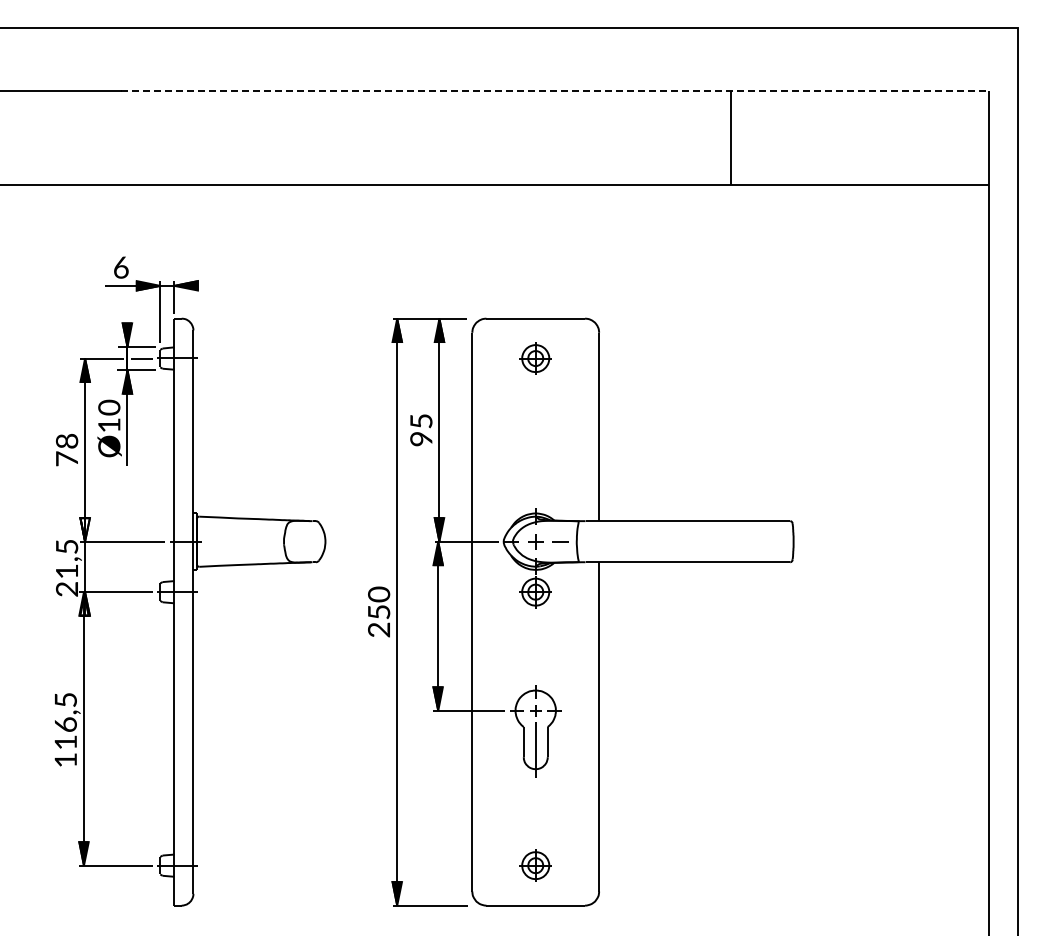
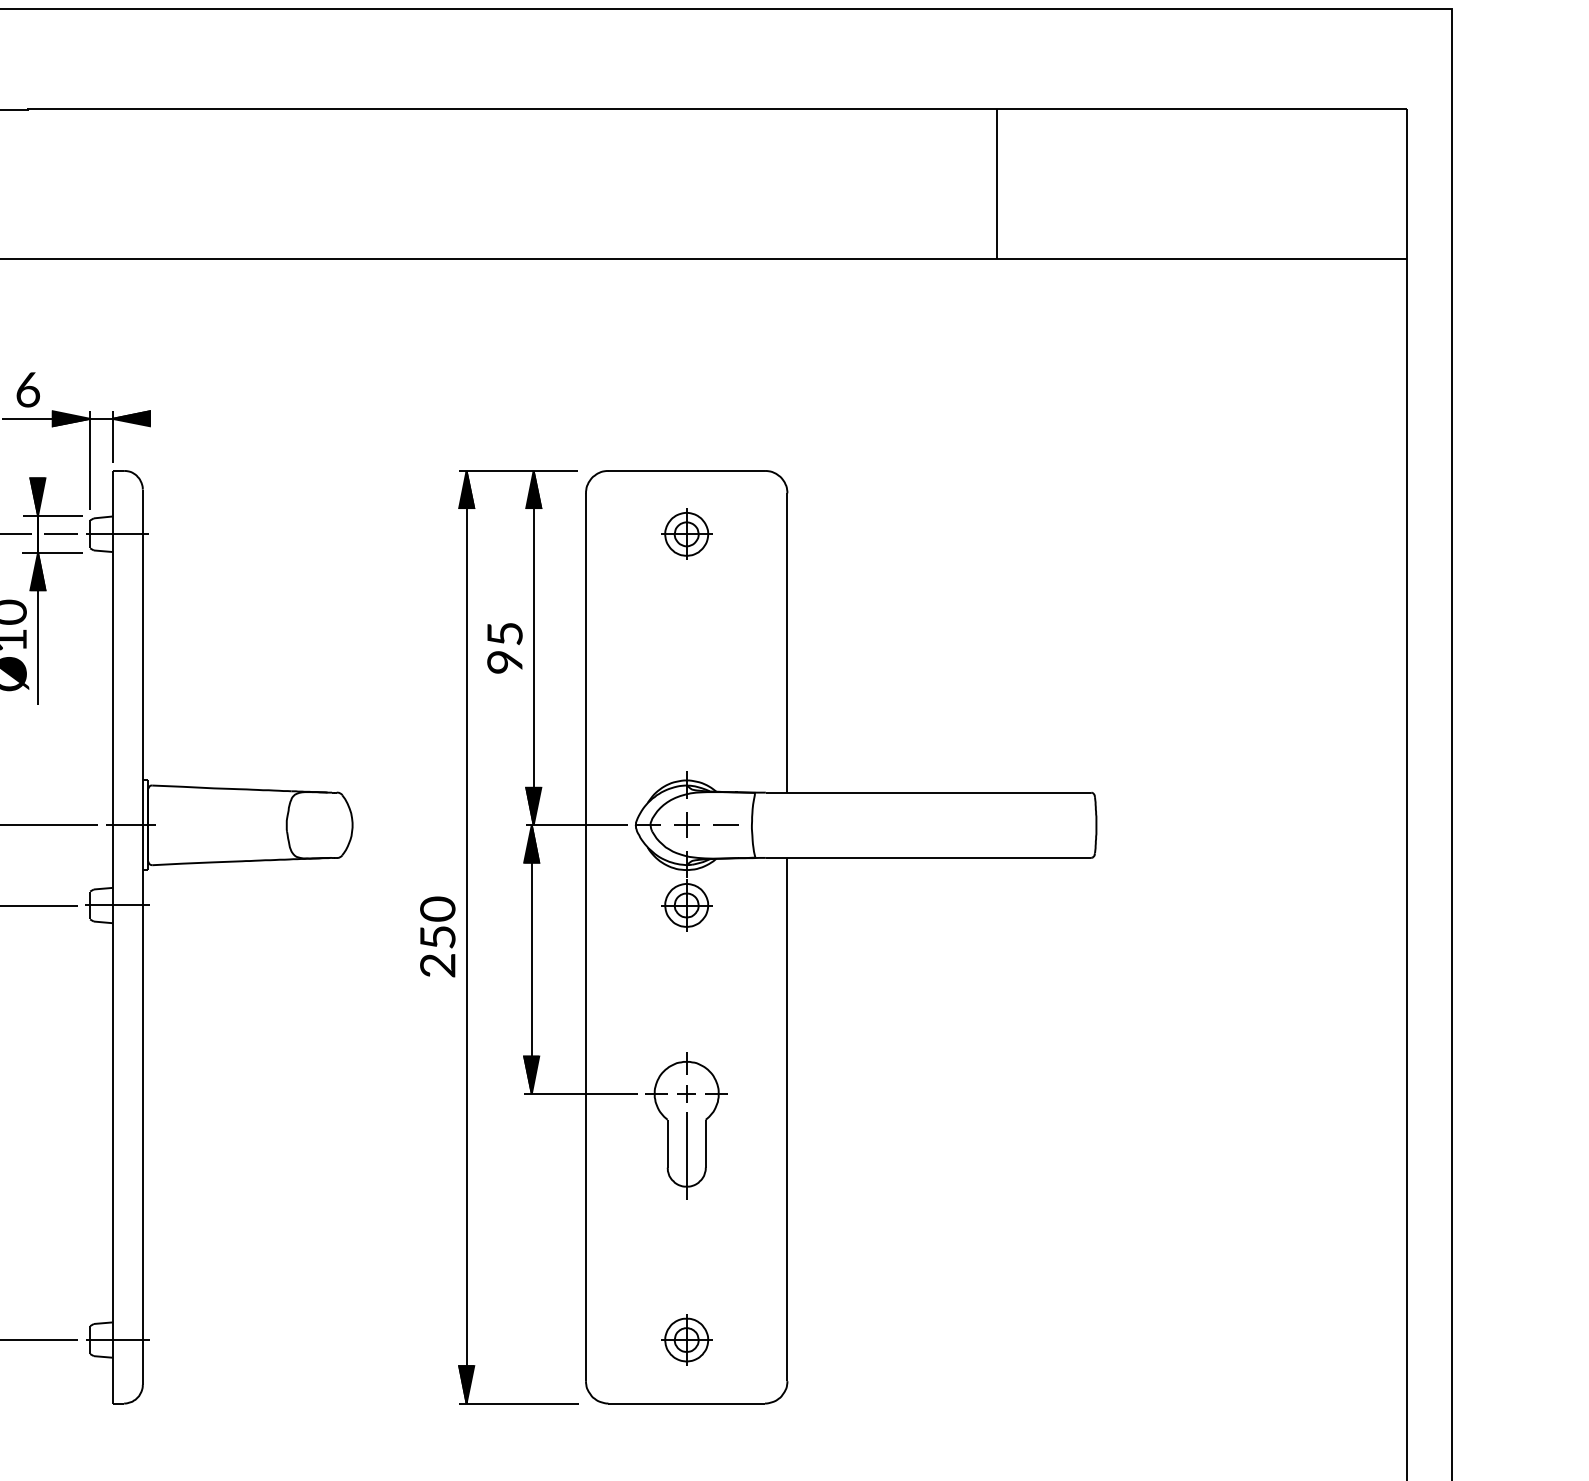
line: (555, 91) -> (718, 109), dashed -> solid

